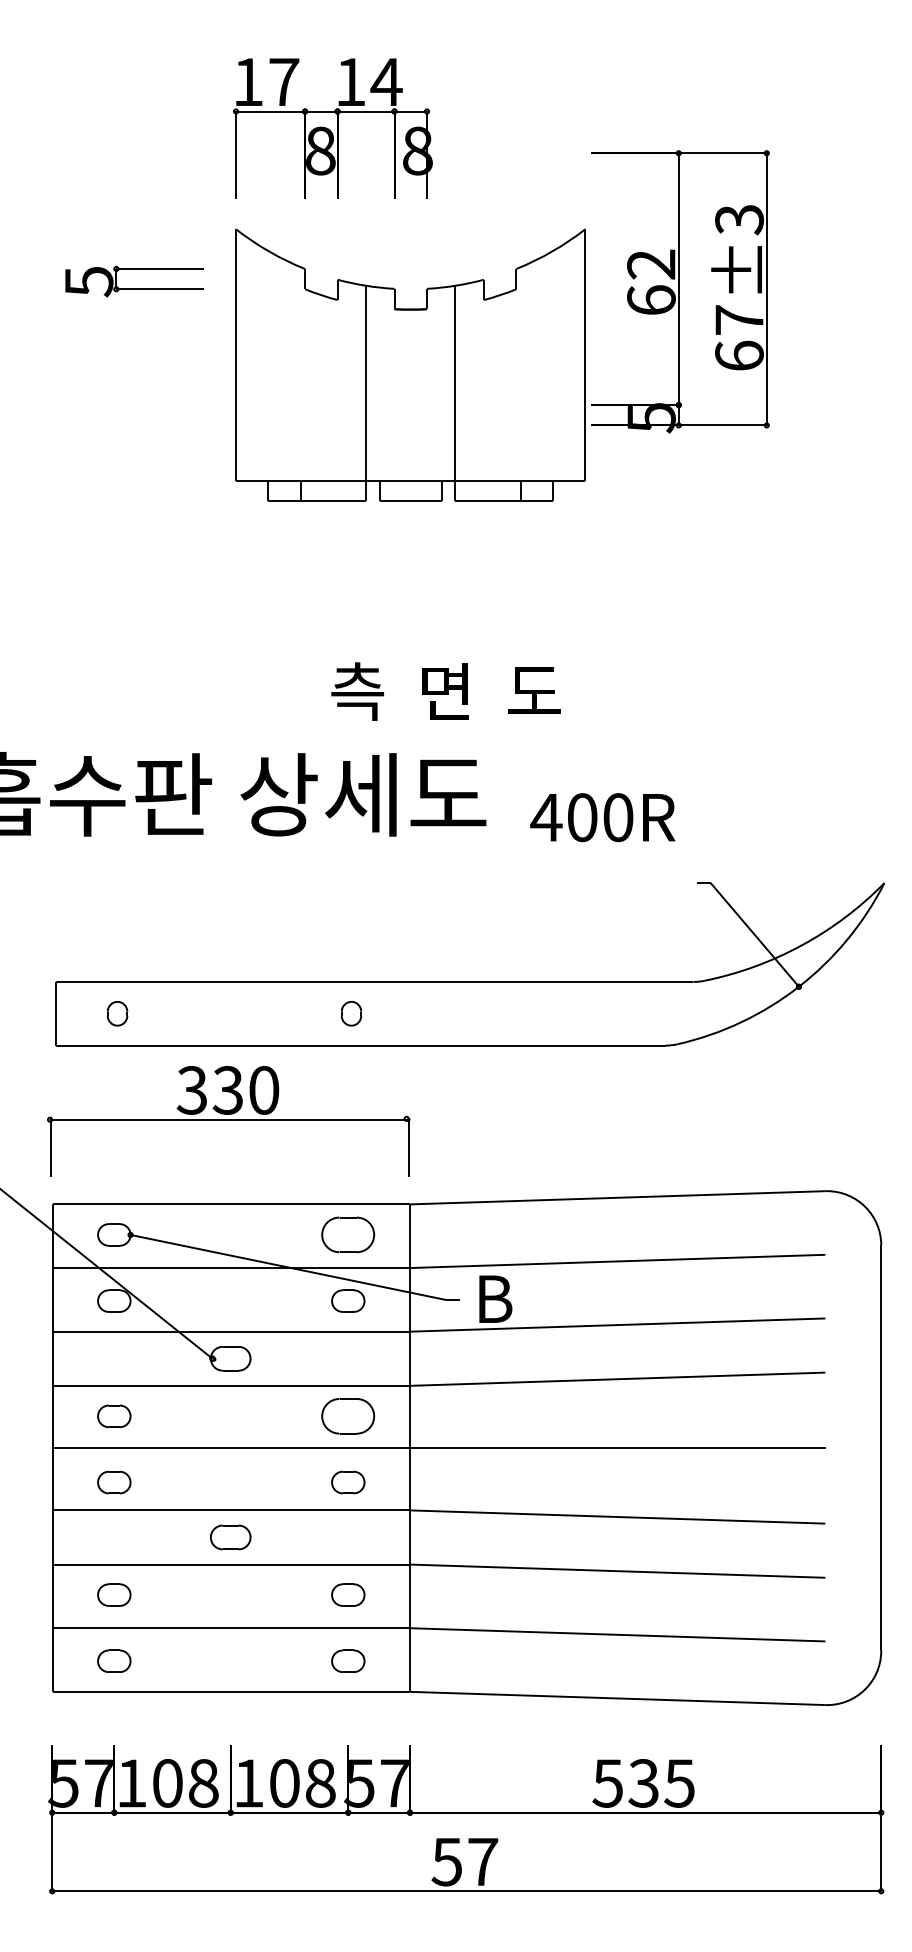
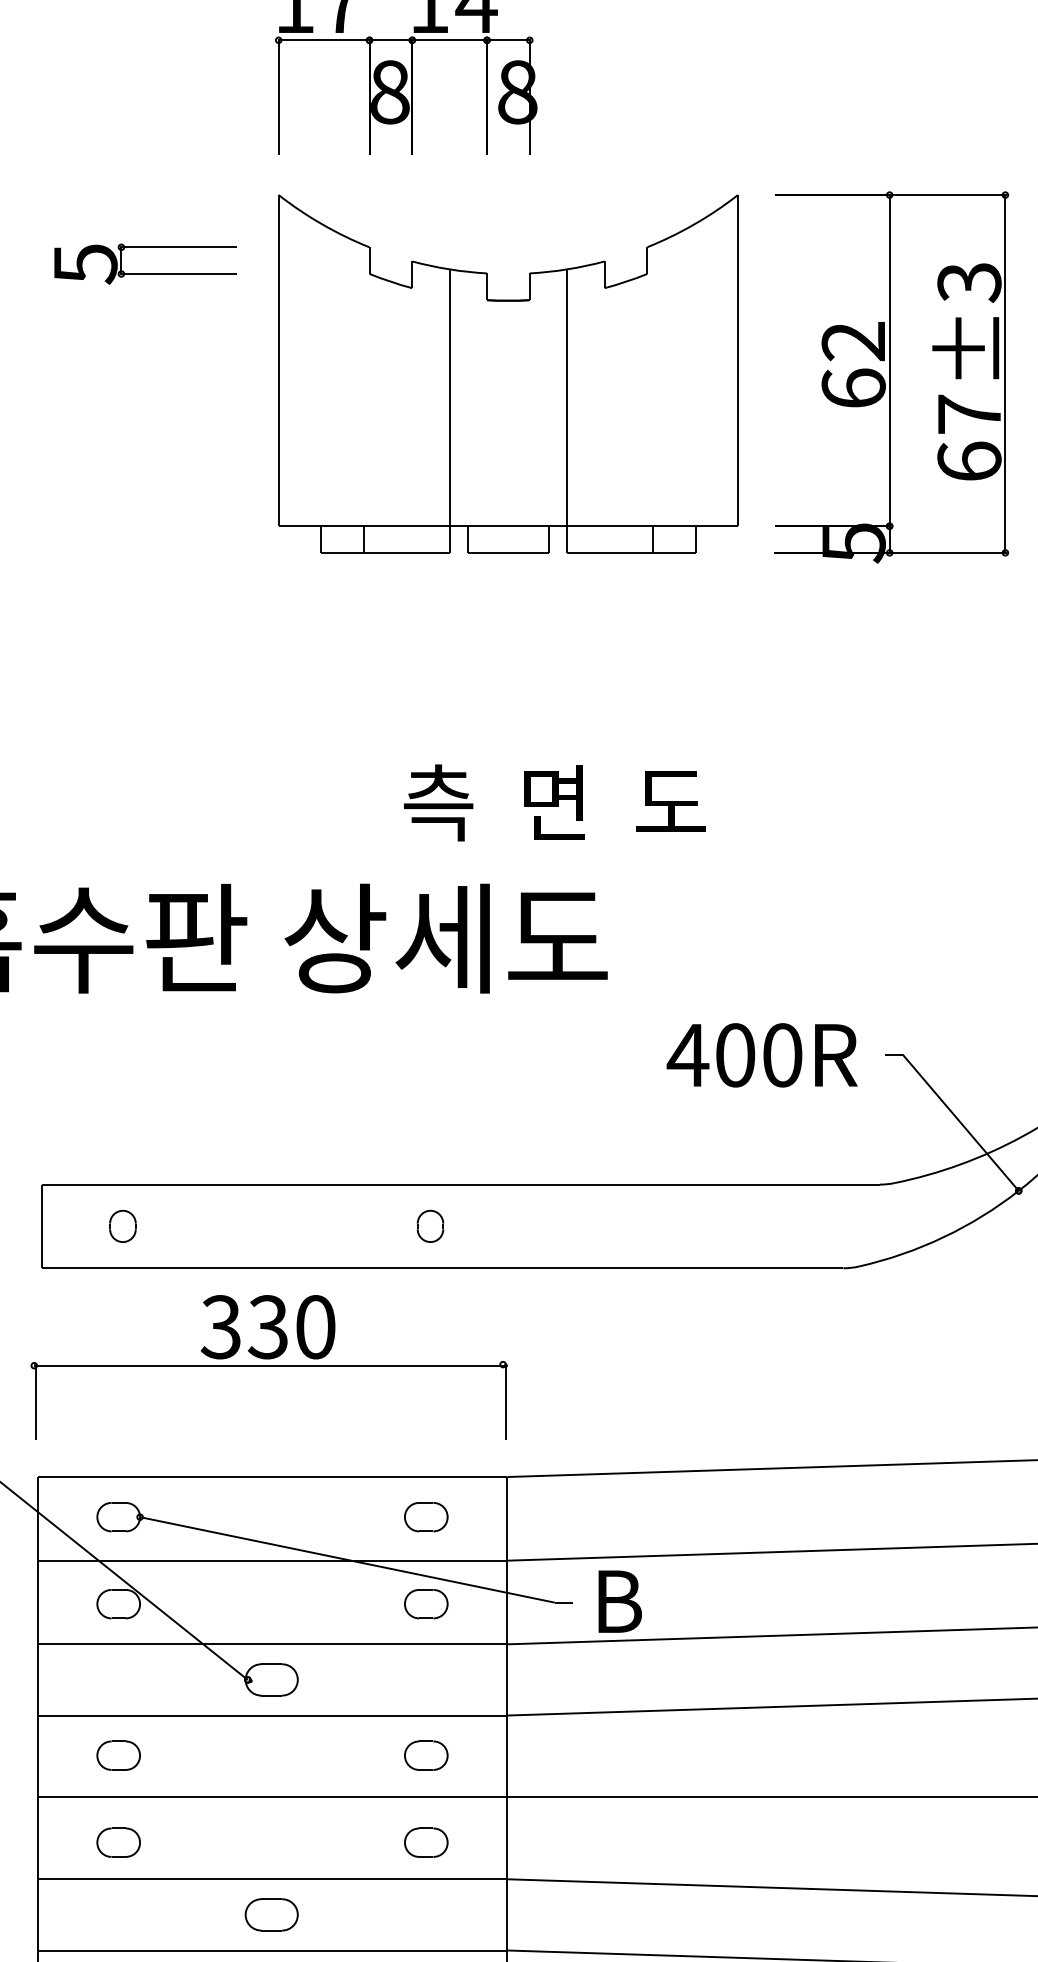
part: (680, 291) -> (891, 376), moved
text: (602, 817) -> (761, 1055), moved
part: (348, 1234) -> (426, 1516), size x0.62
part: (348, 1416) -> (426, 1755), size x0.62

